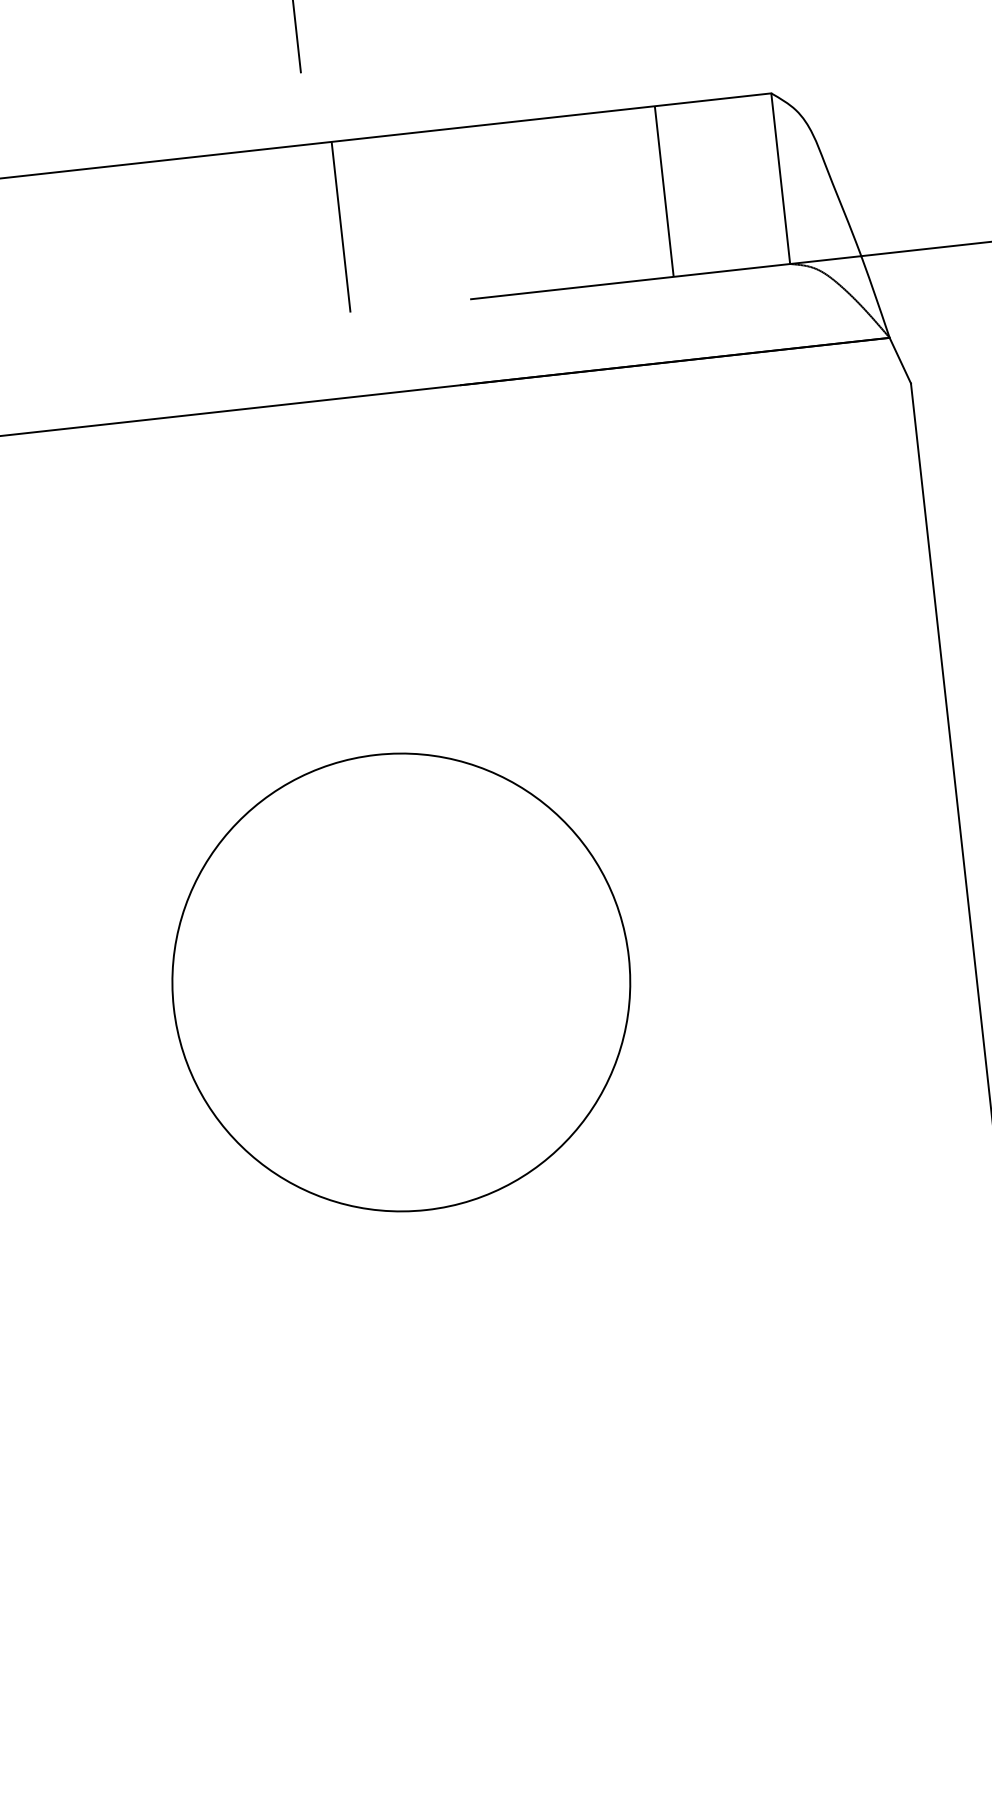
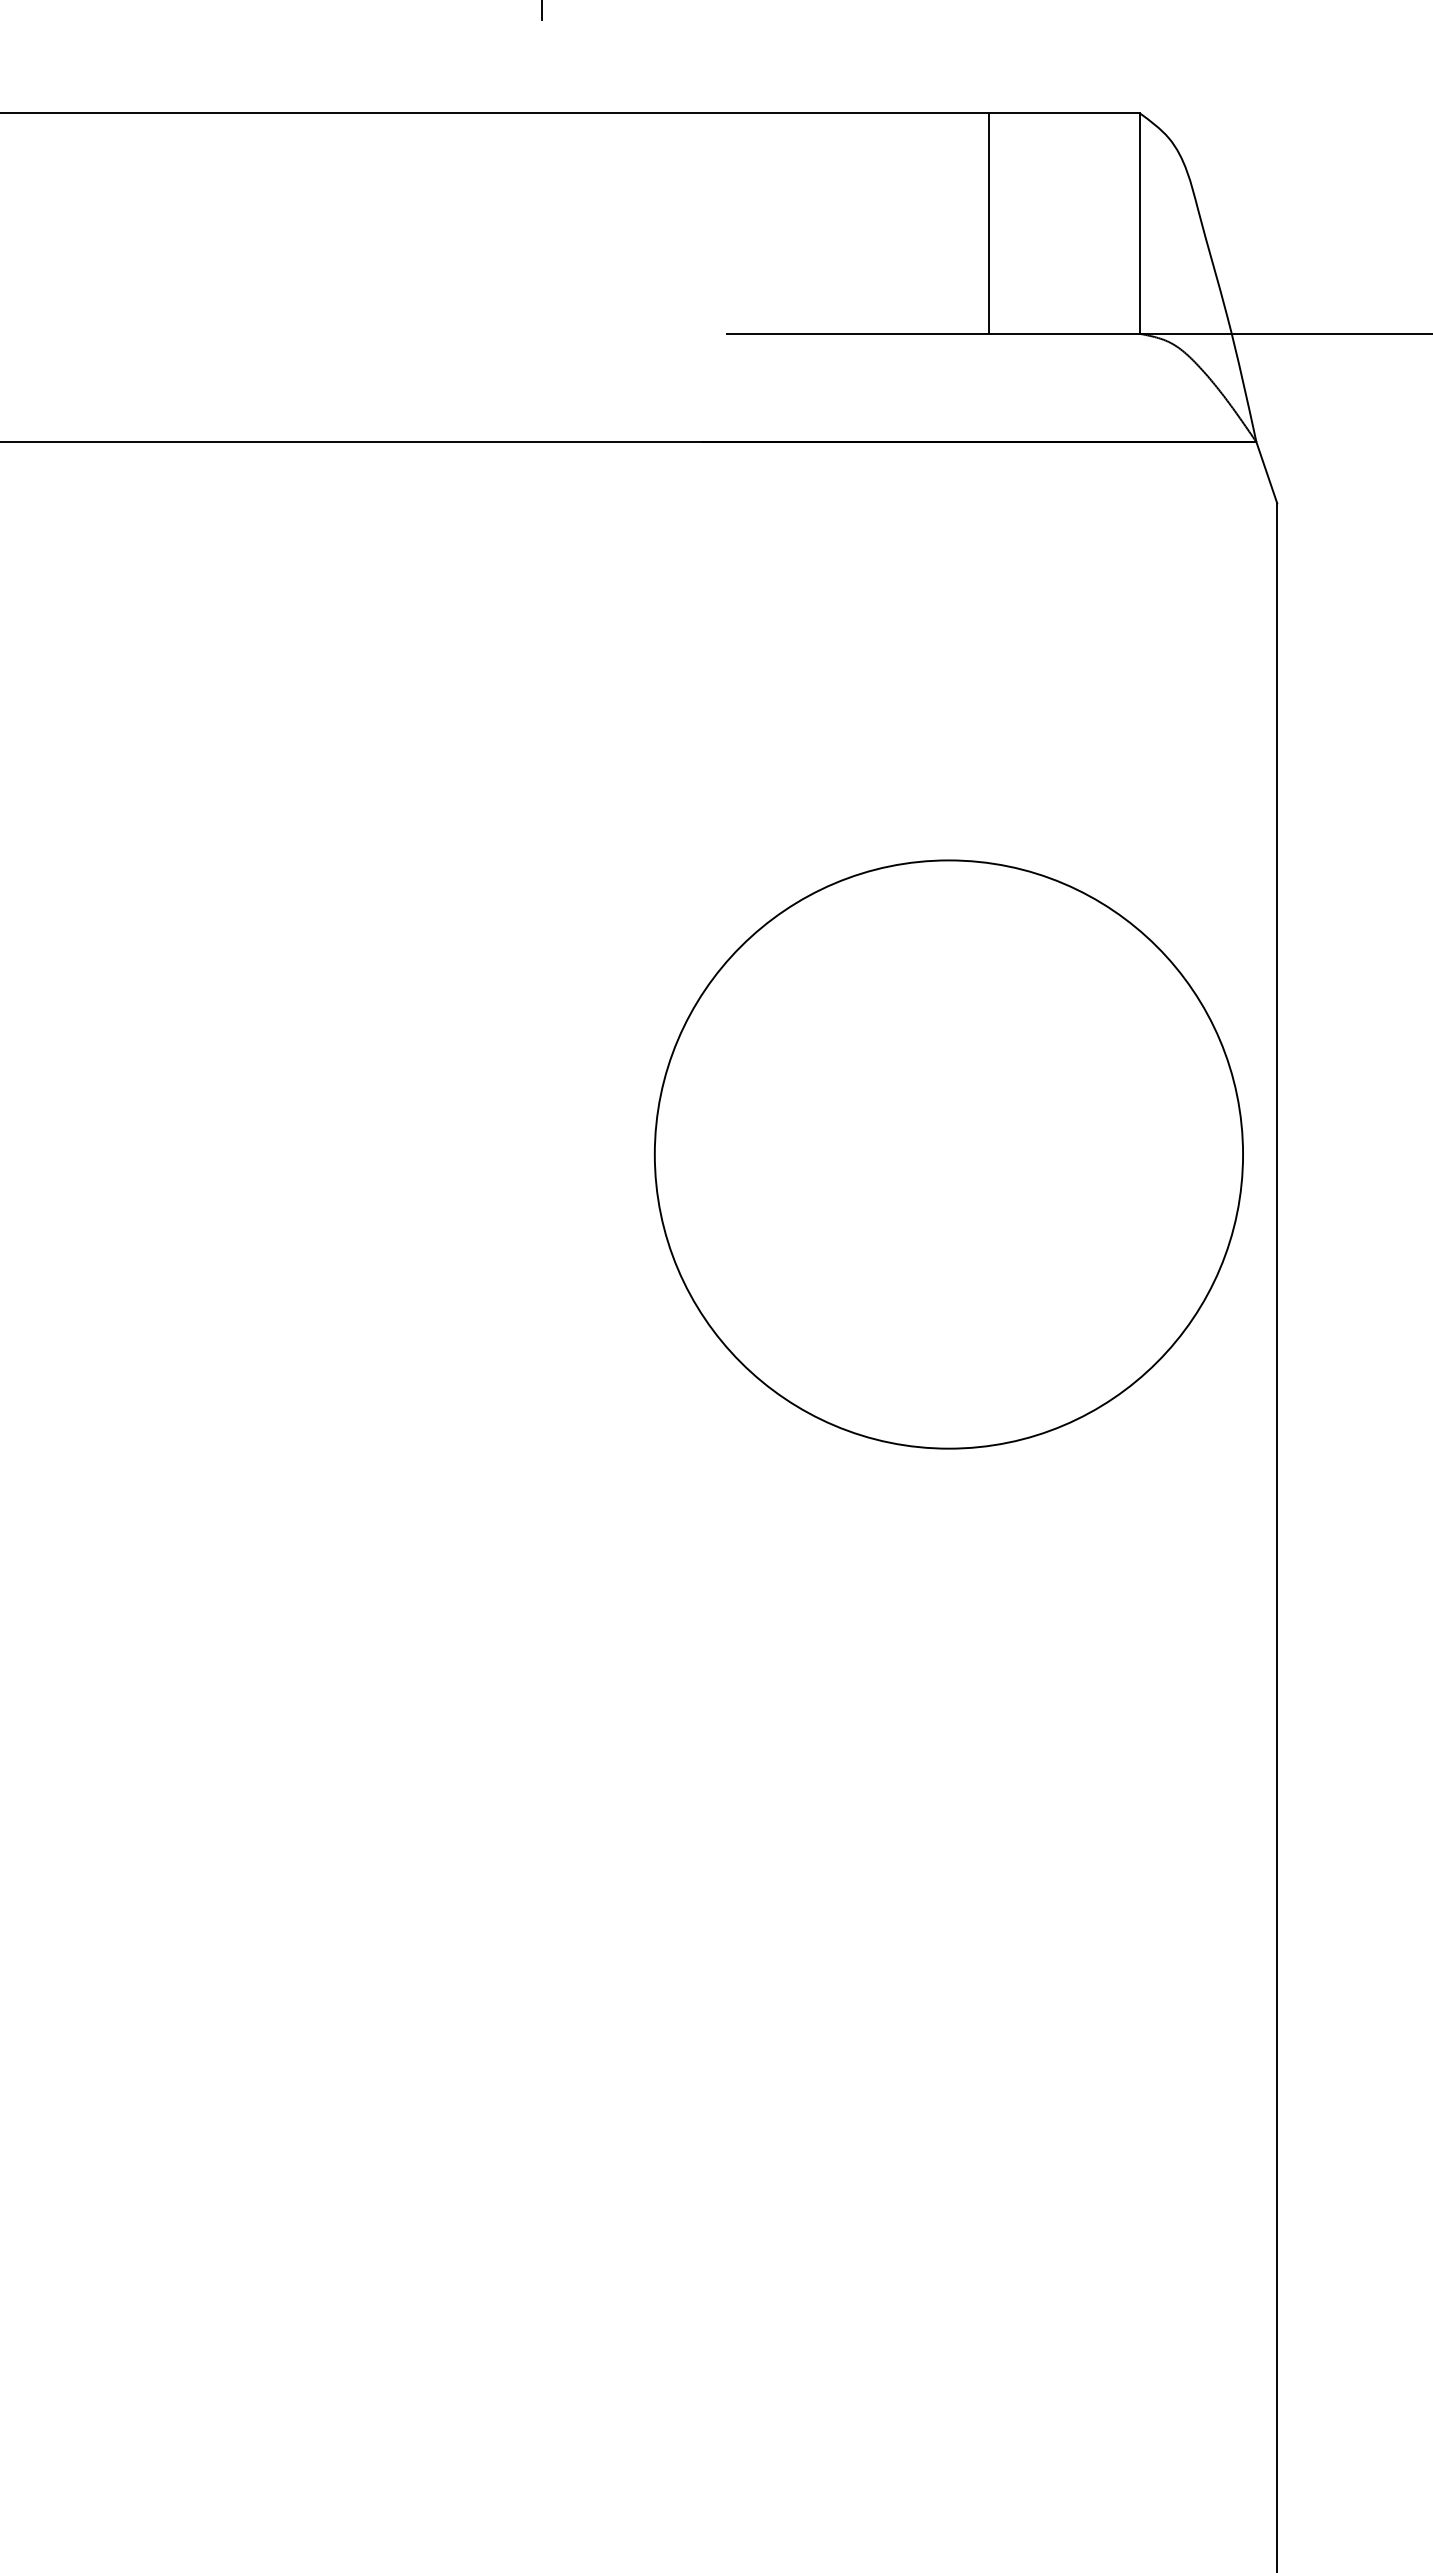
line: (341, 227) -> (571, 223), removed
circle: (401, 982) -> (948, 1154), moved

